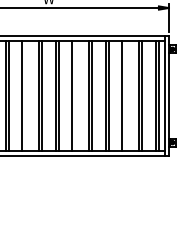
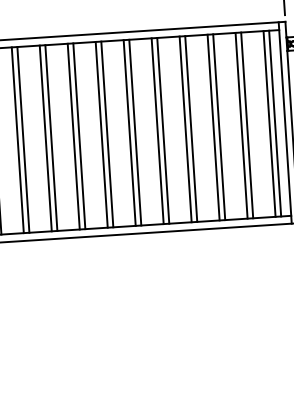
line: (25, 95) -> (51, 137), added
line: (75, 95) -> (135, 131), added
line: (125, 95) -> (218, 126), added

